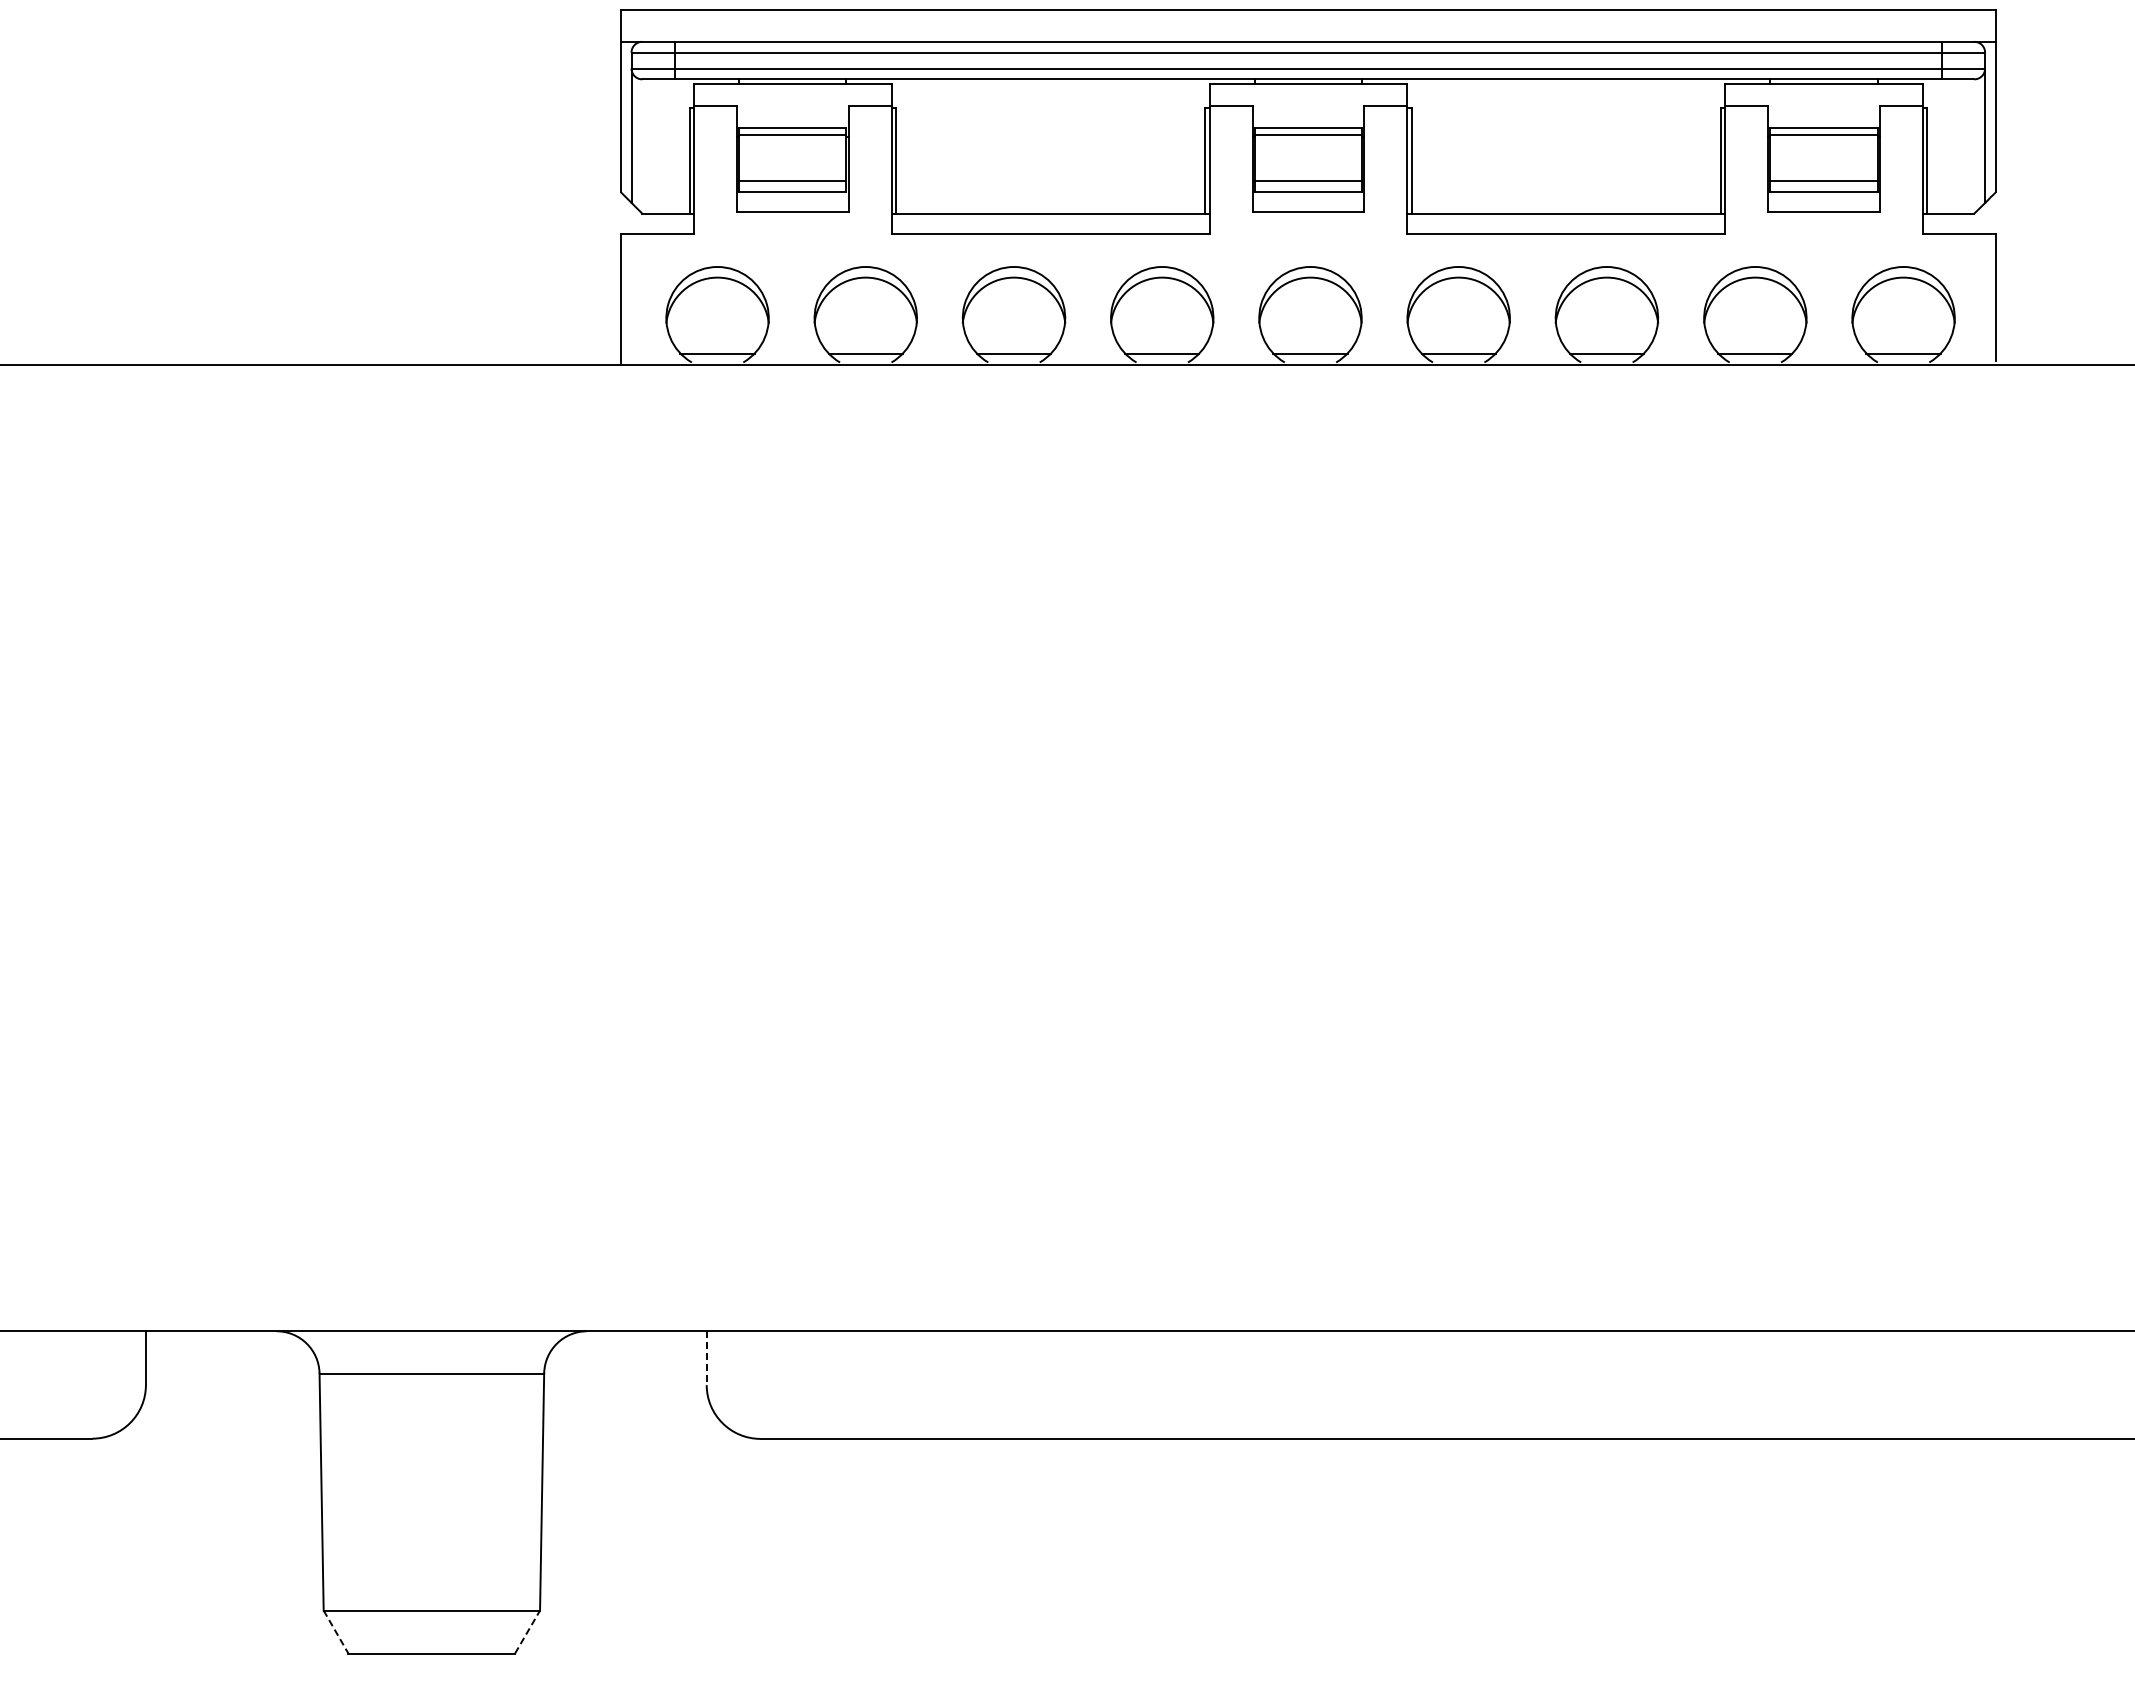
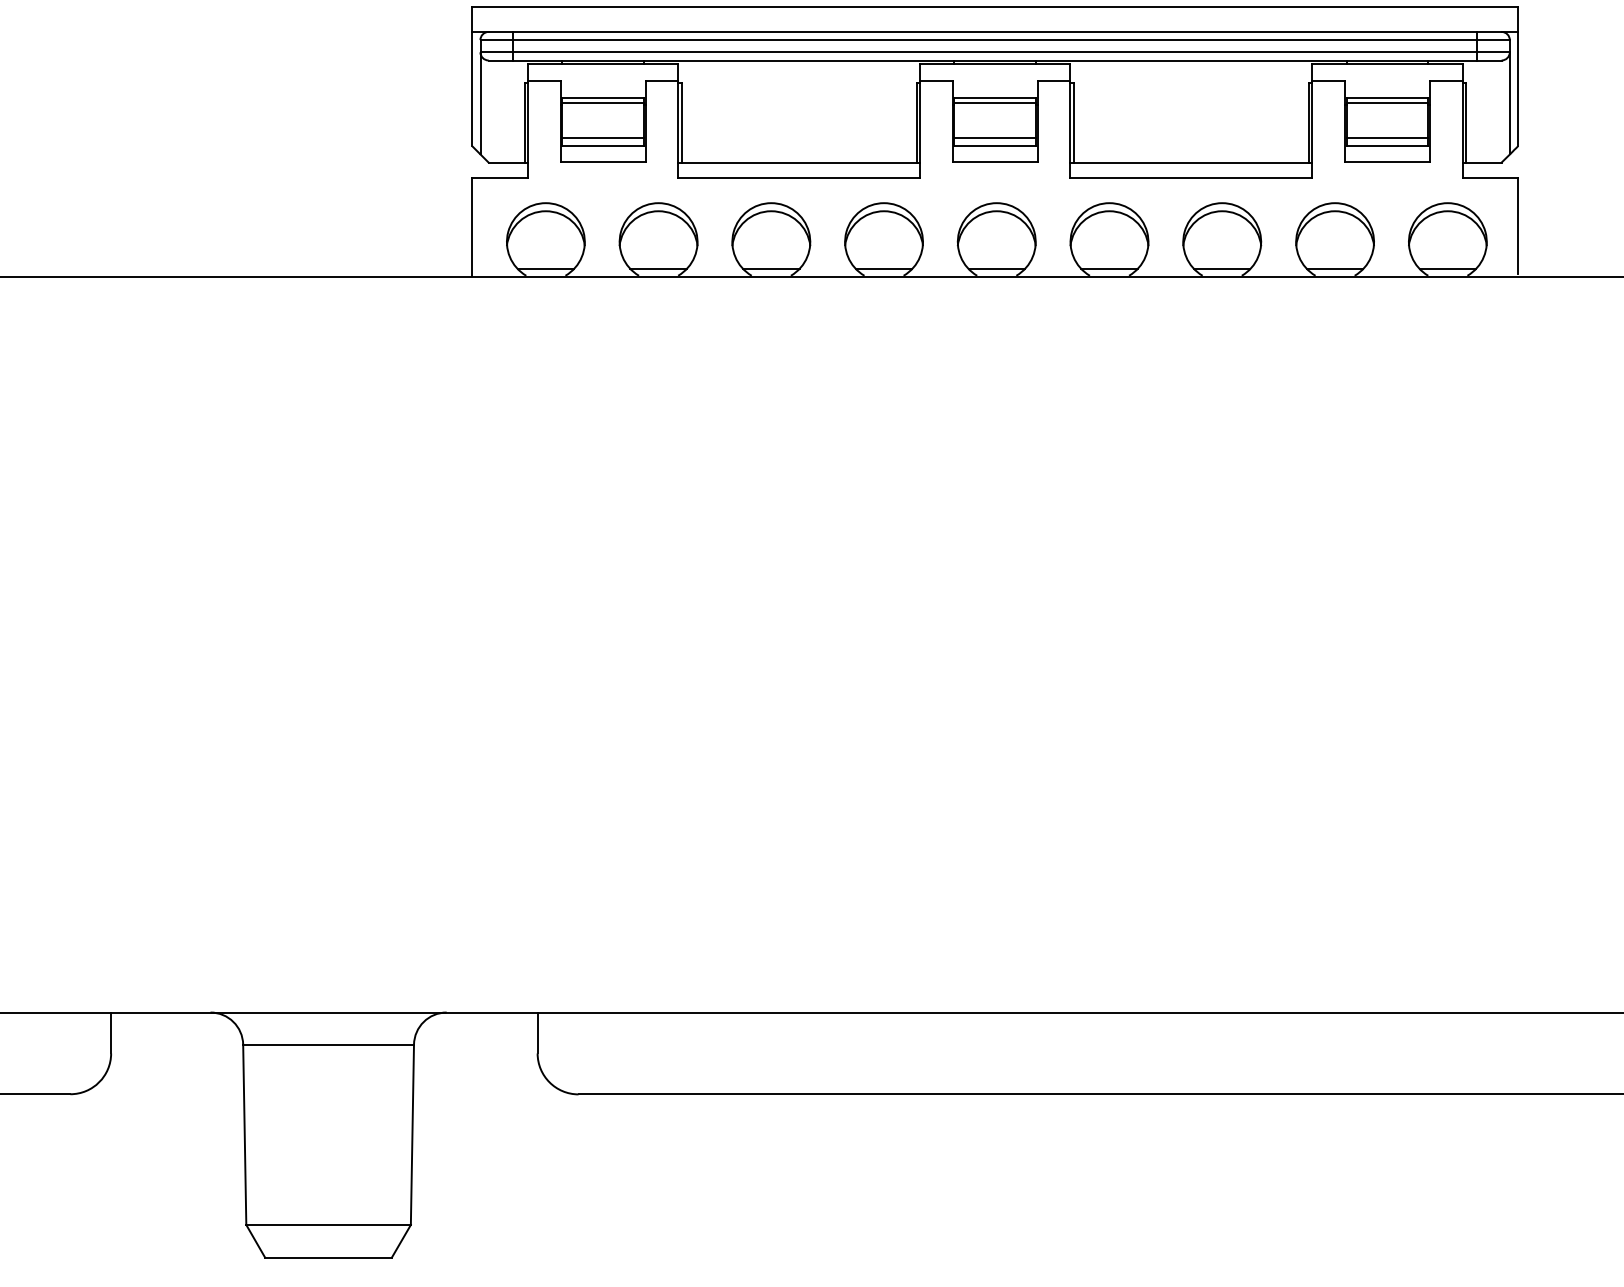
line: (706, 1358) -> (537, 1033), dashed -> solid
line: (336, 1632) -> (256, 1241), dashed -> solid
line: (527, 1632) -> (401, 1241), dashed -> solid

